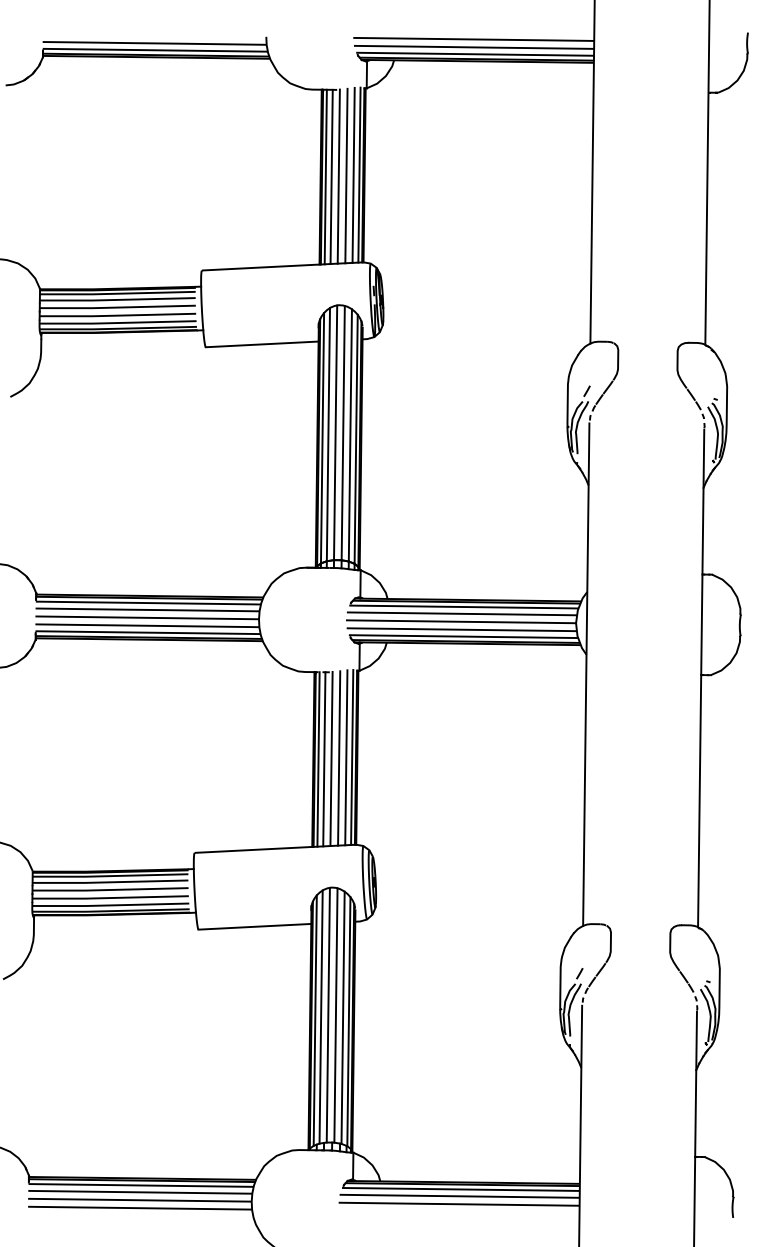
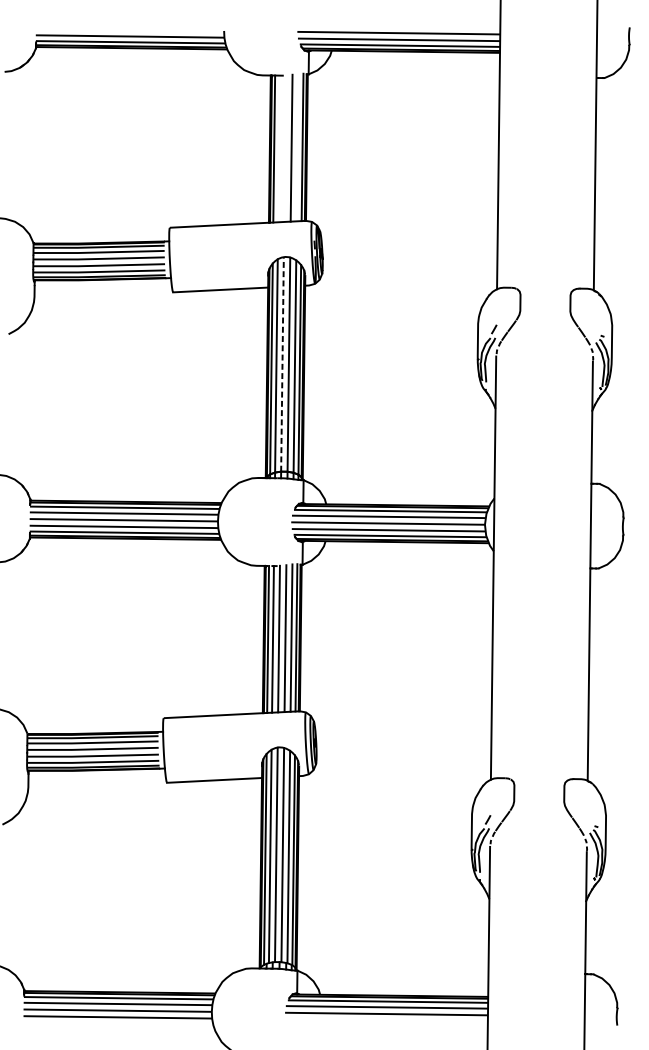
line: (353, 174) -> (297, 146), removed
line: (331, 176) -> (279, 148), removed
line: (338, 176) -> (284, 148), removed
line: (335, 432) -> (282, 364), solid -> dashed

